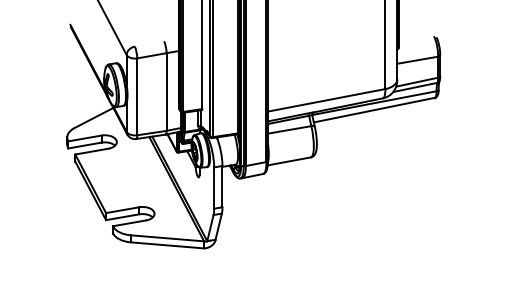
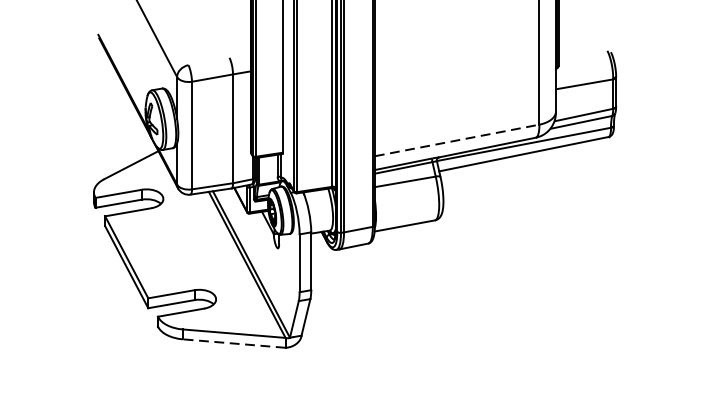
line: (326, 100) -> (456, 140), solid -> dashed
line: (167, 245) -> (234, 343), solid -> dashed

